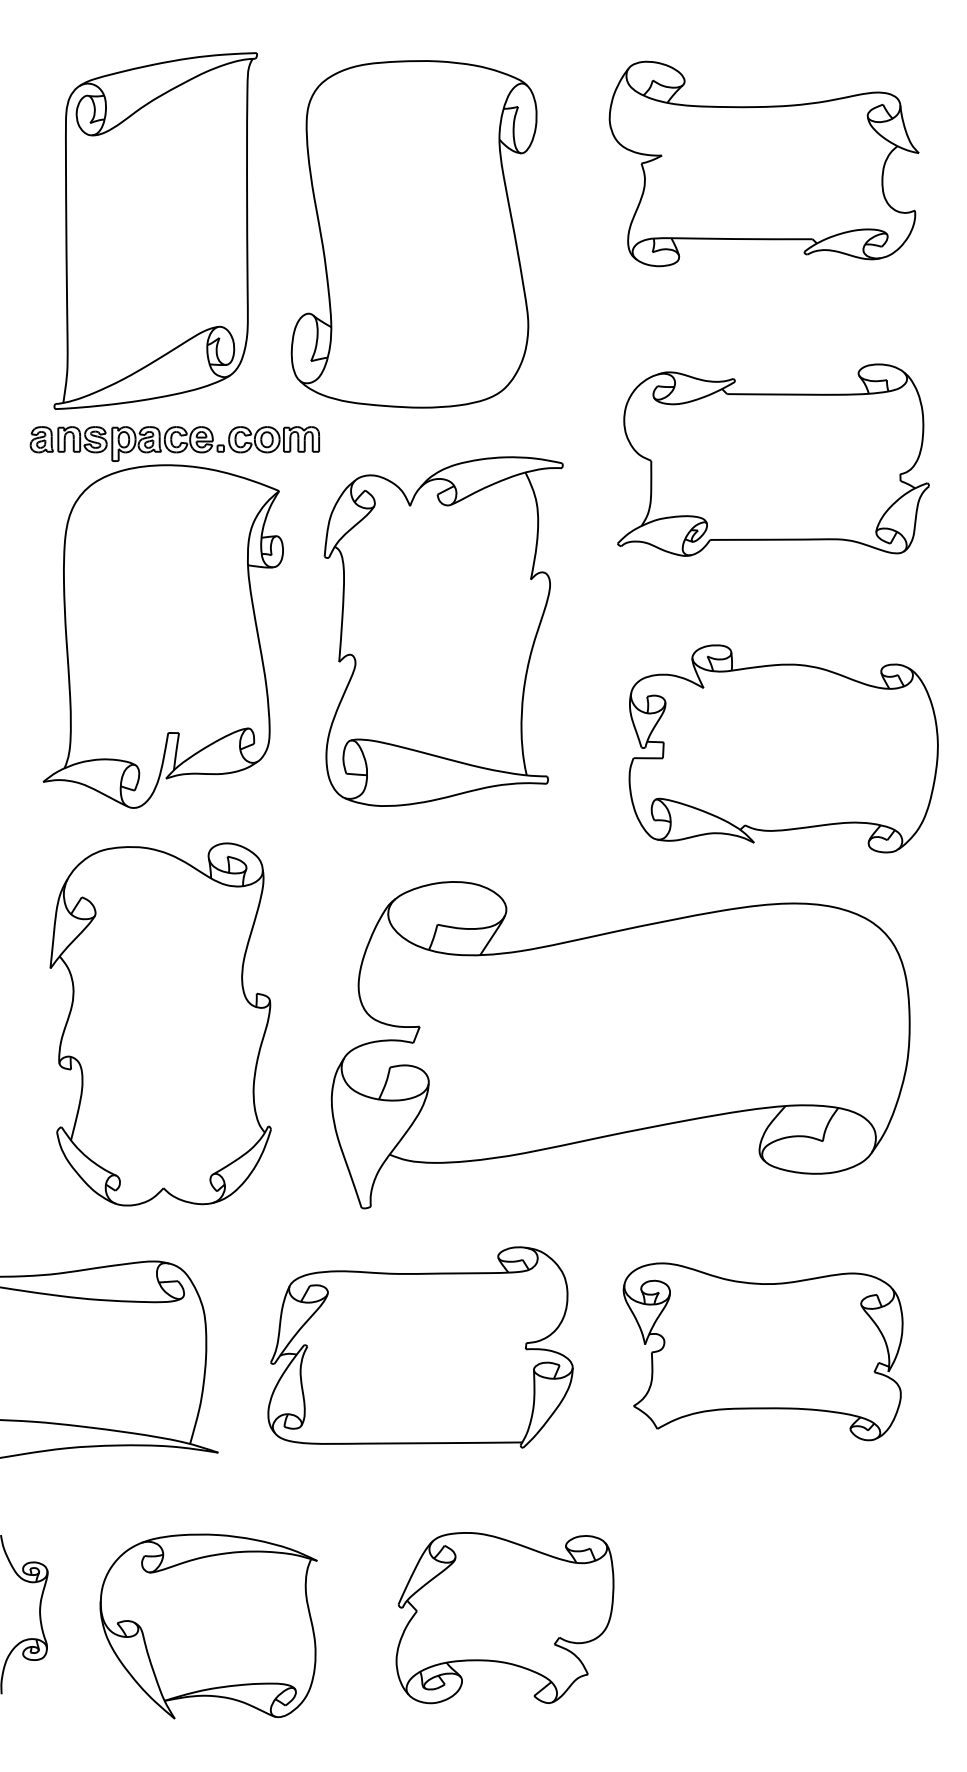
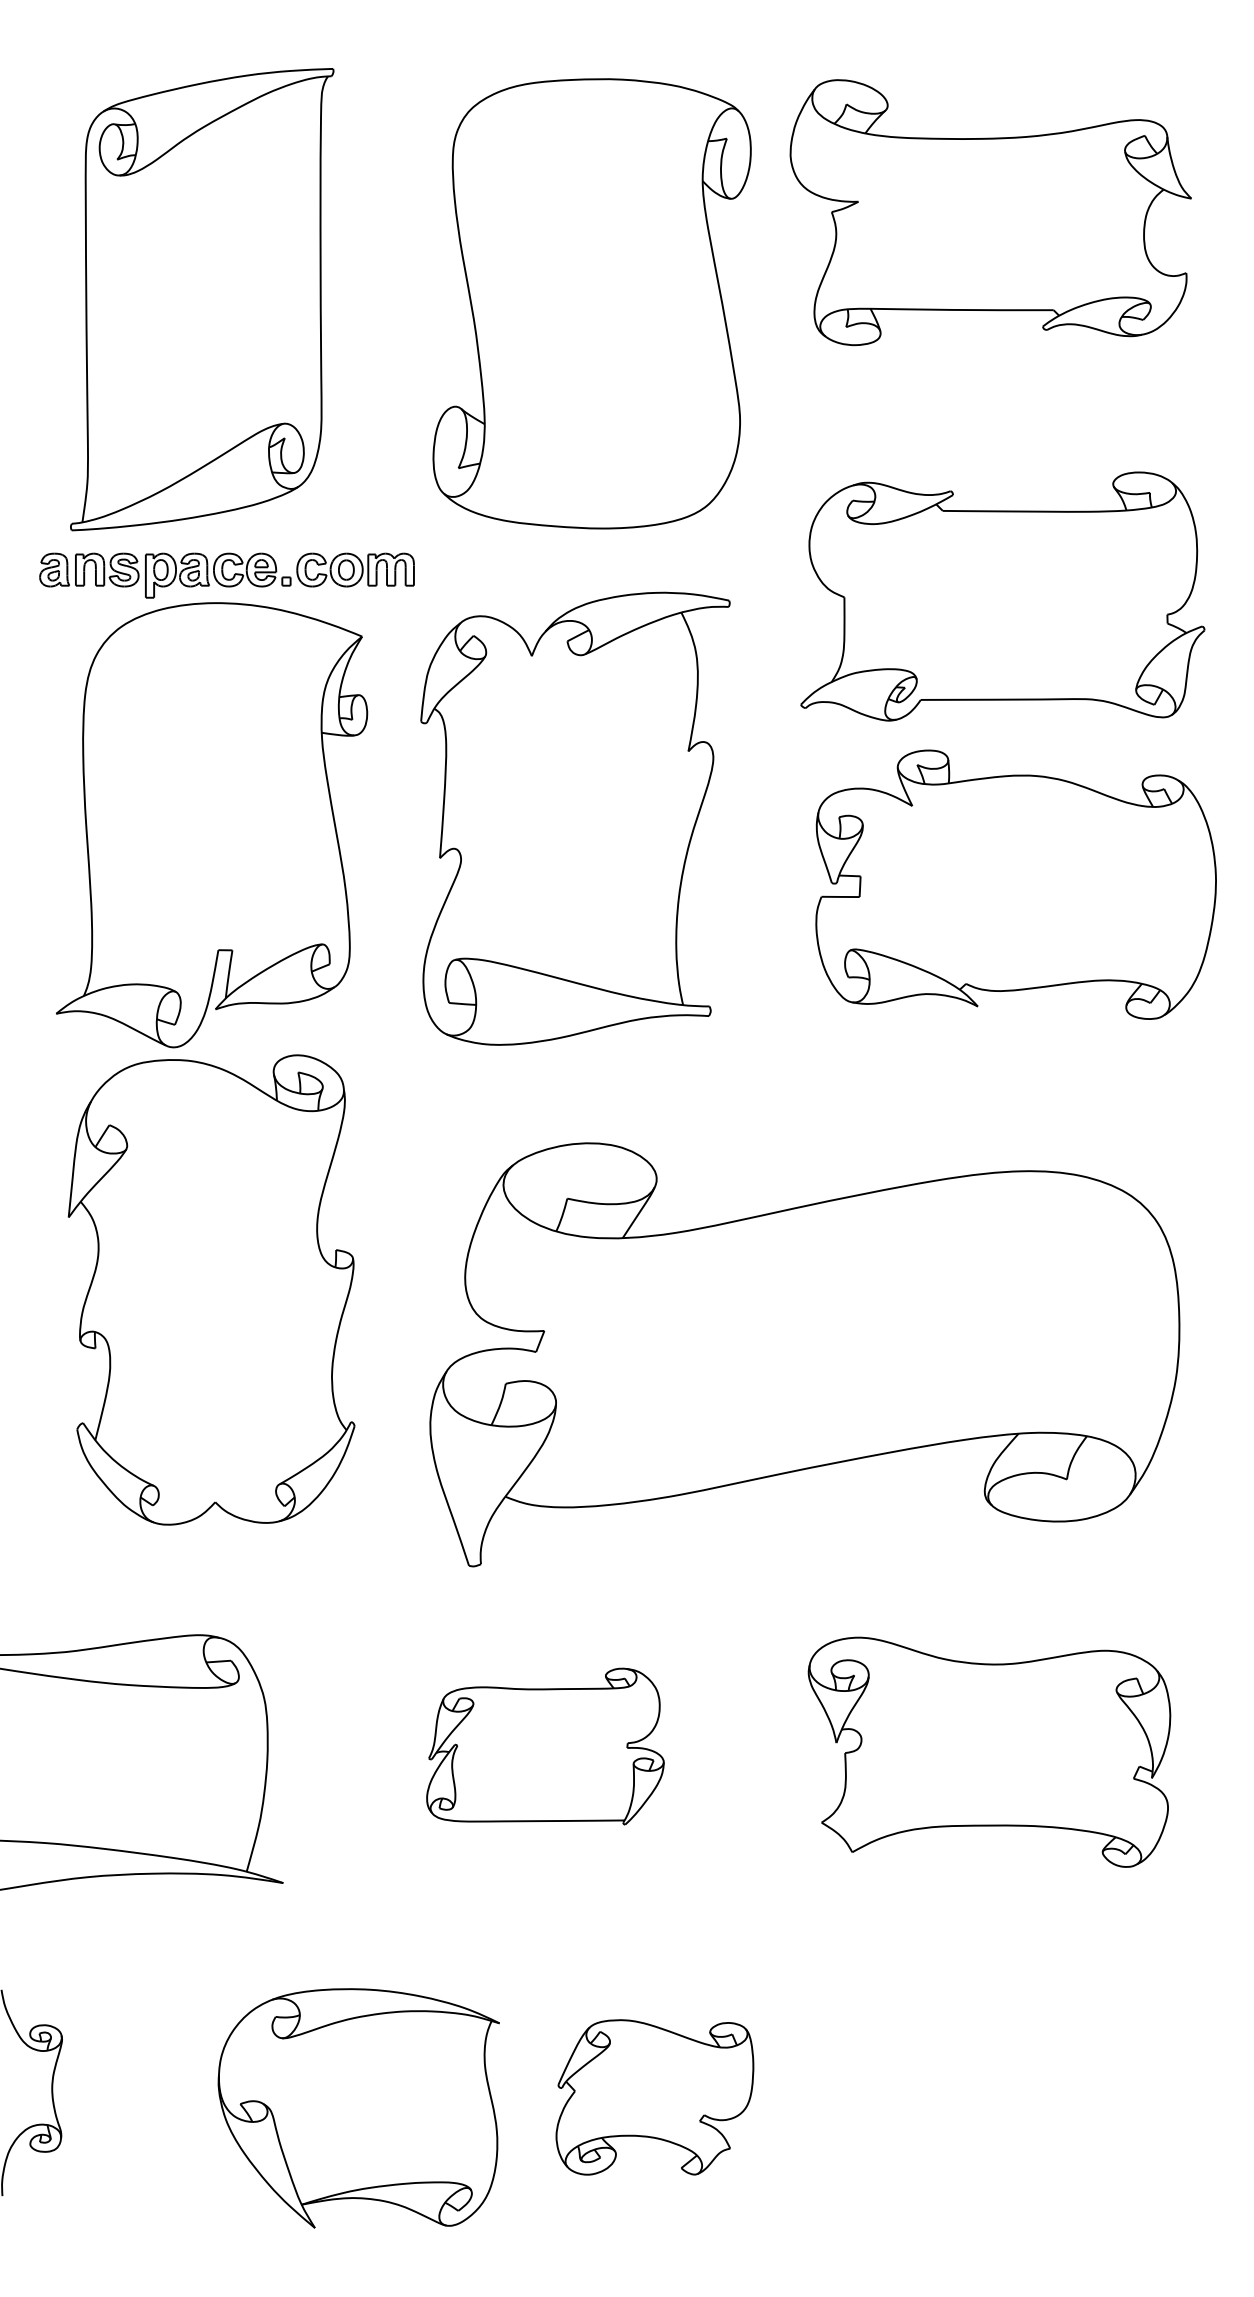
part: (413, 234) -> (591, 303), moved
part: (783, 748) -> (1015, 884), moved
part: (160, 1024) -> (211, 1289), moved
part: (420, 1347) -> (545, 1746), size x0.6
part: (504, 1618) -> (654, 2097), size x0.7
part: (208, 1626) -> (358, 2108), moved

